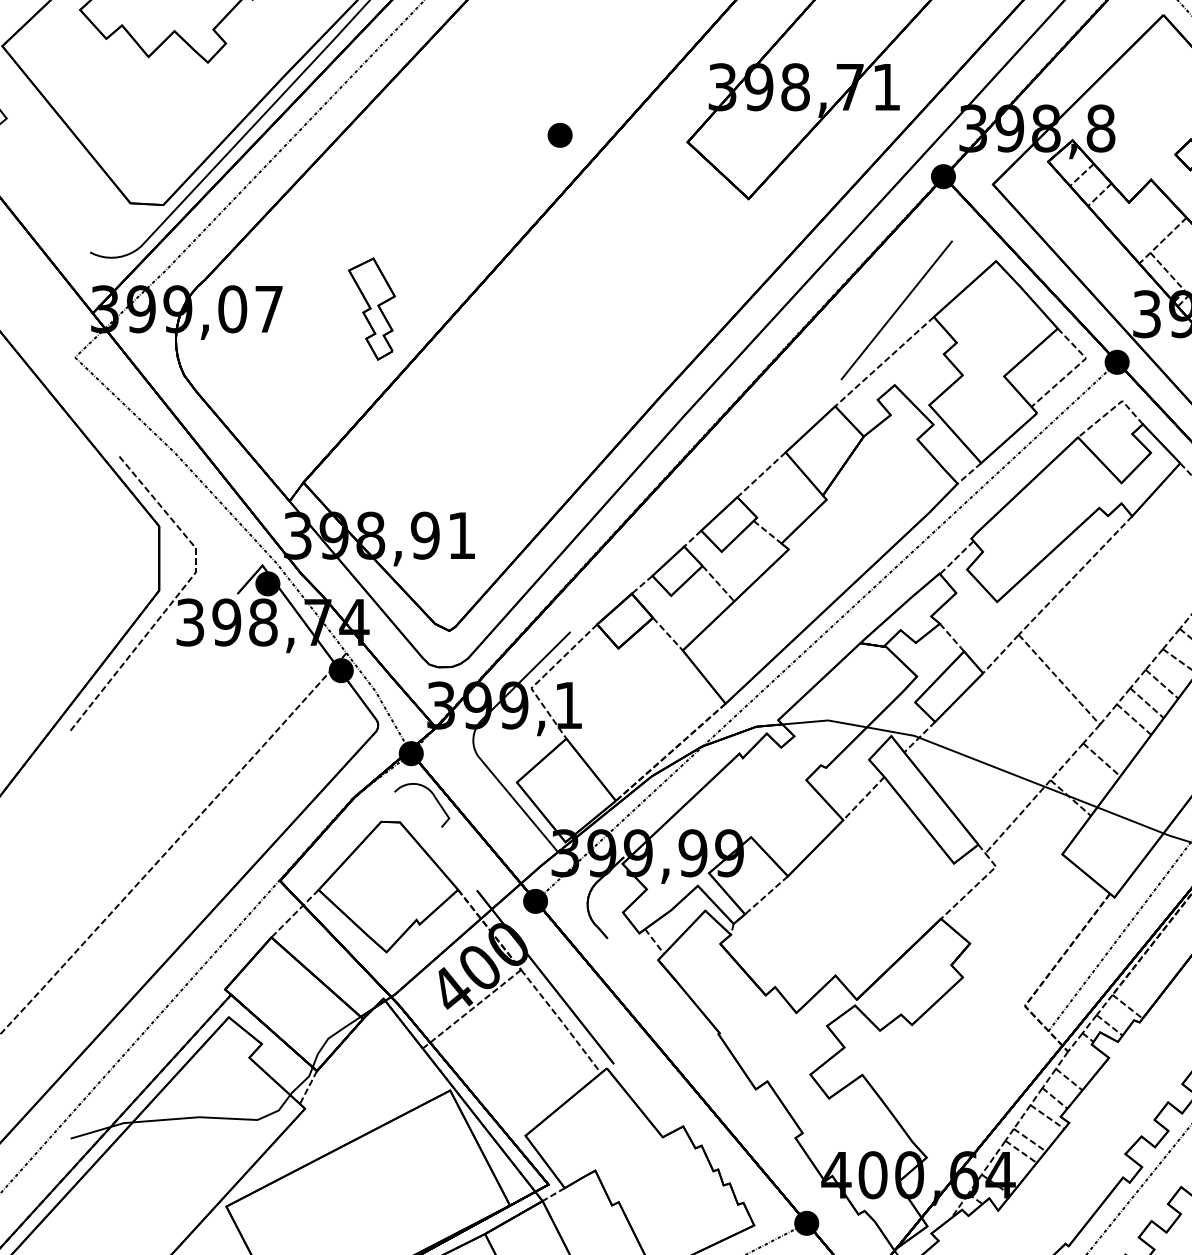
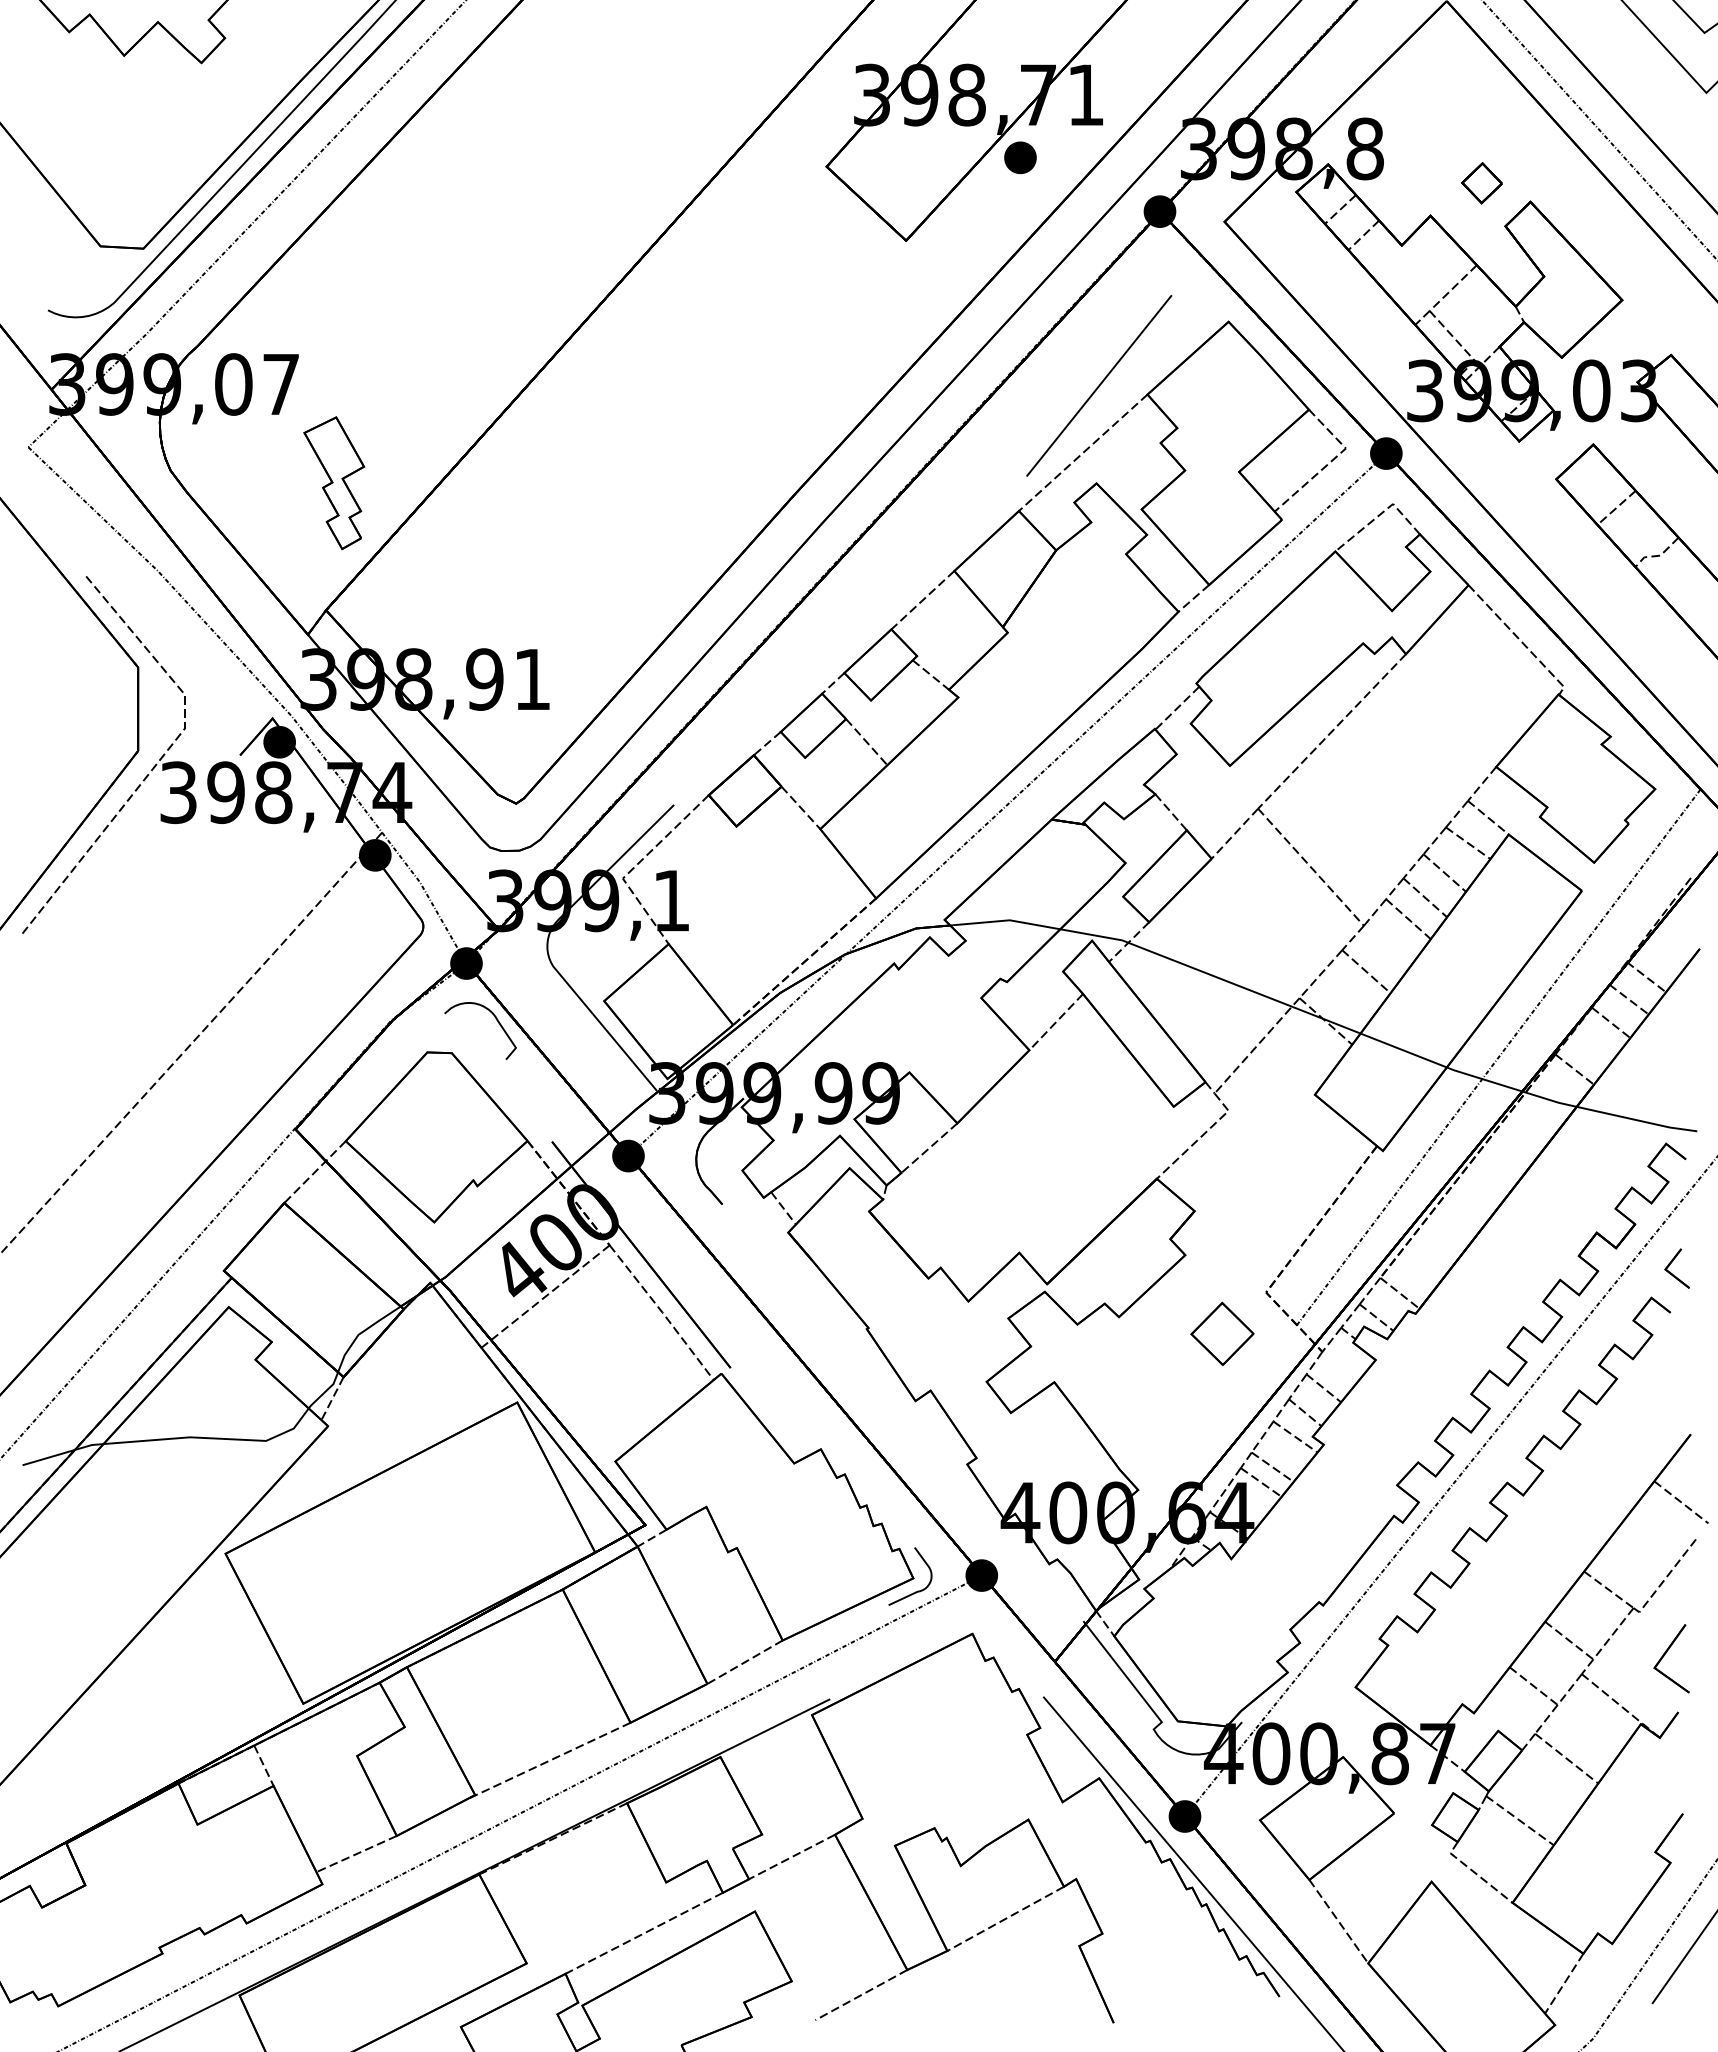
part: (560, 135) -> (1020, 157), moved
part: (372, 309) -> (334, 483), moved
part: (991, 1037) -> (1222, 1333), added
curve: (757, 1234) -> (917, 1590), added

